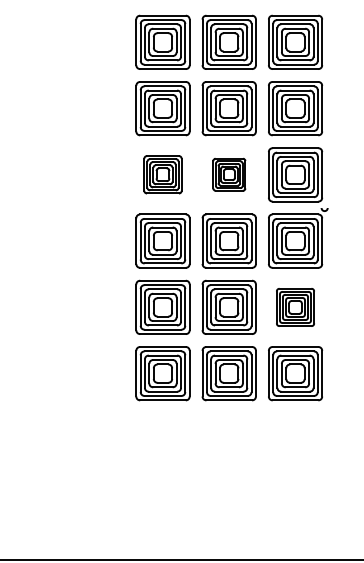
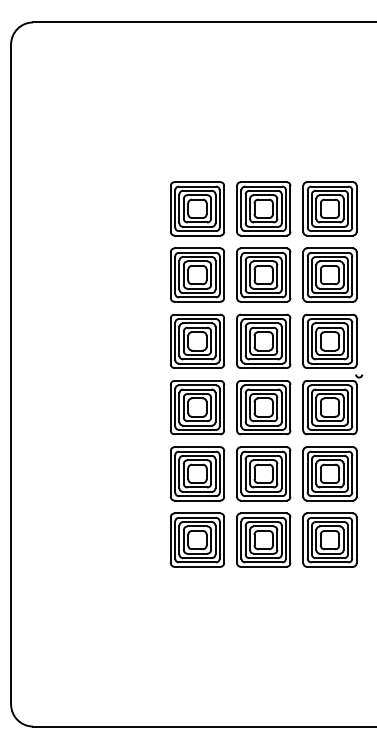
part: (163, 174) -> (197, 340), size x1.43
part: (229, 174) -> (263, 340), size x1.67
part: (295, 307) -> (329, 473), size x1.43

